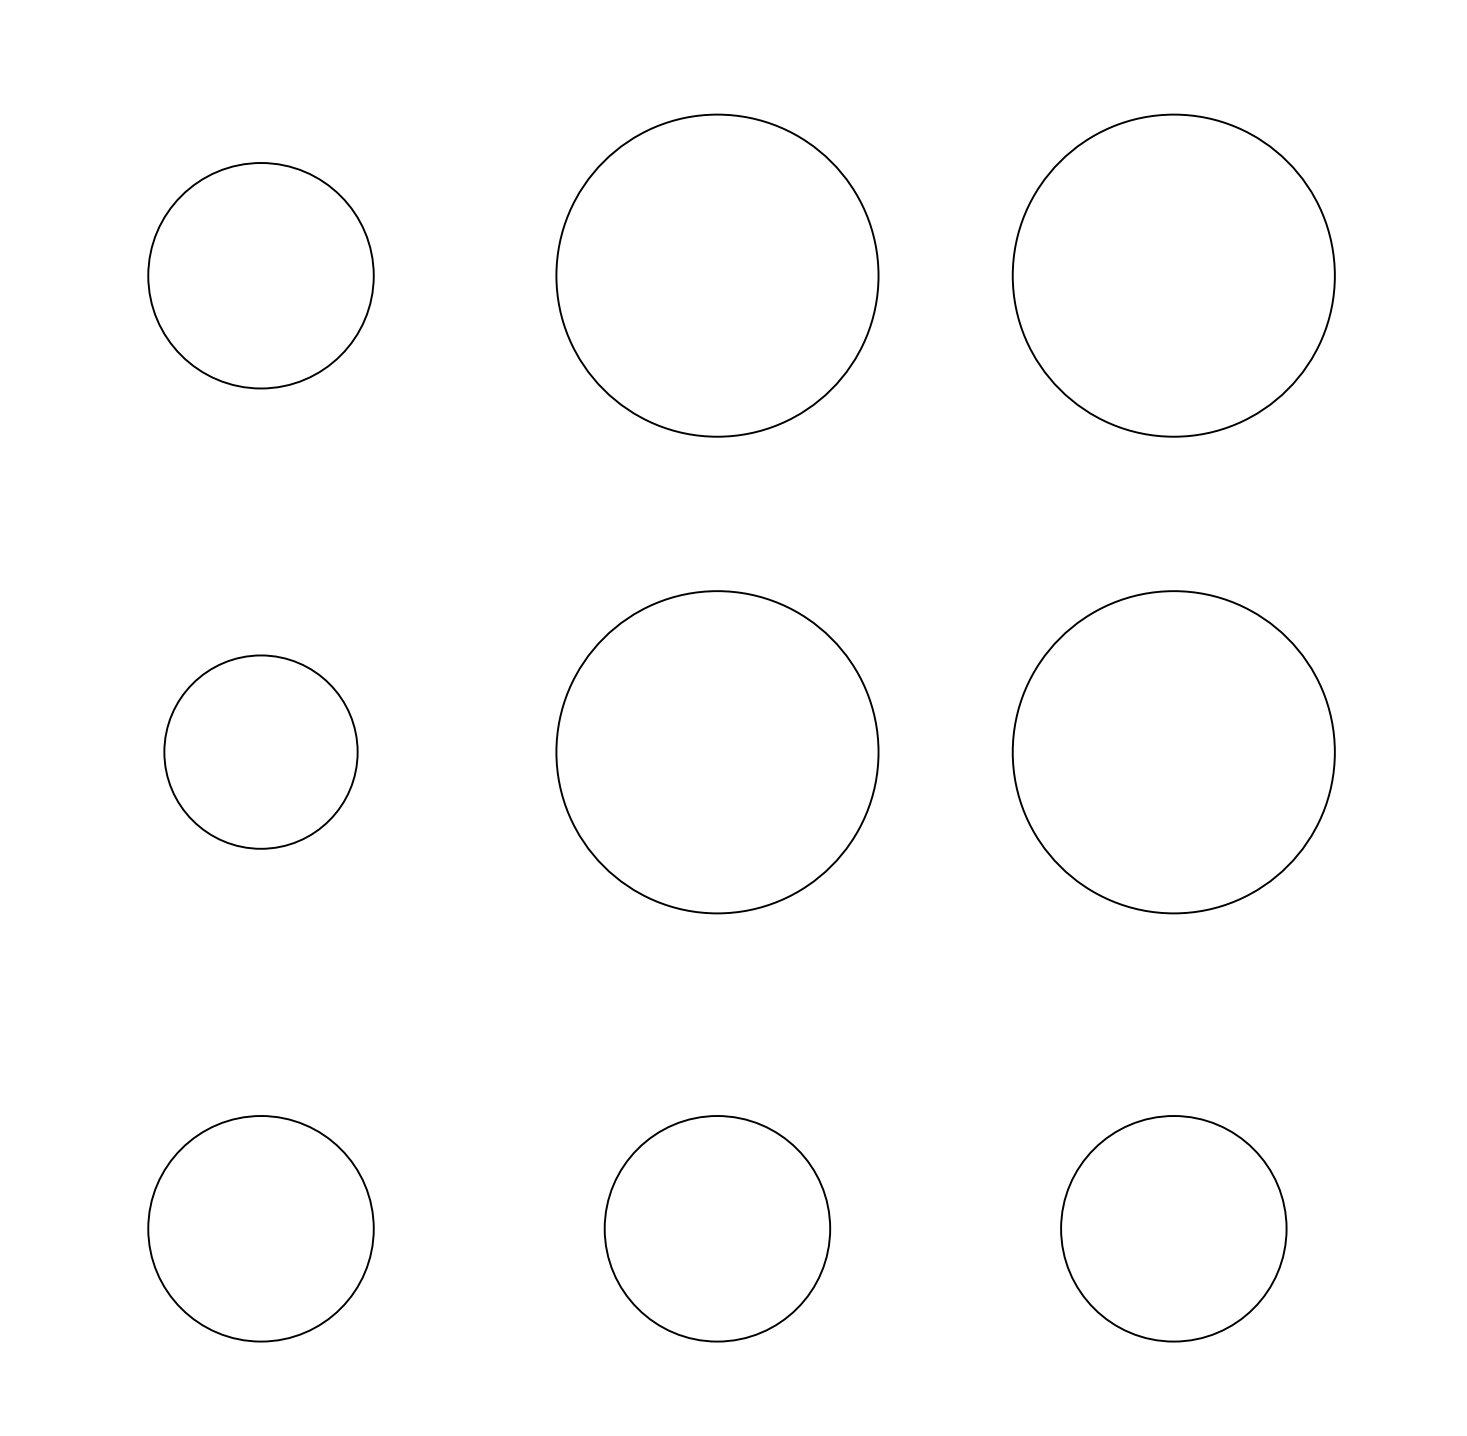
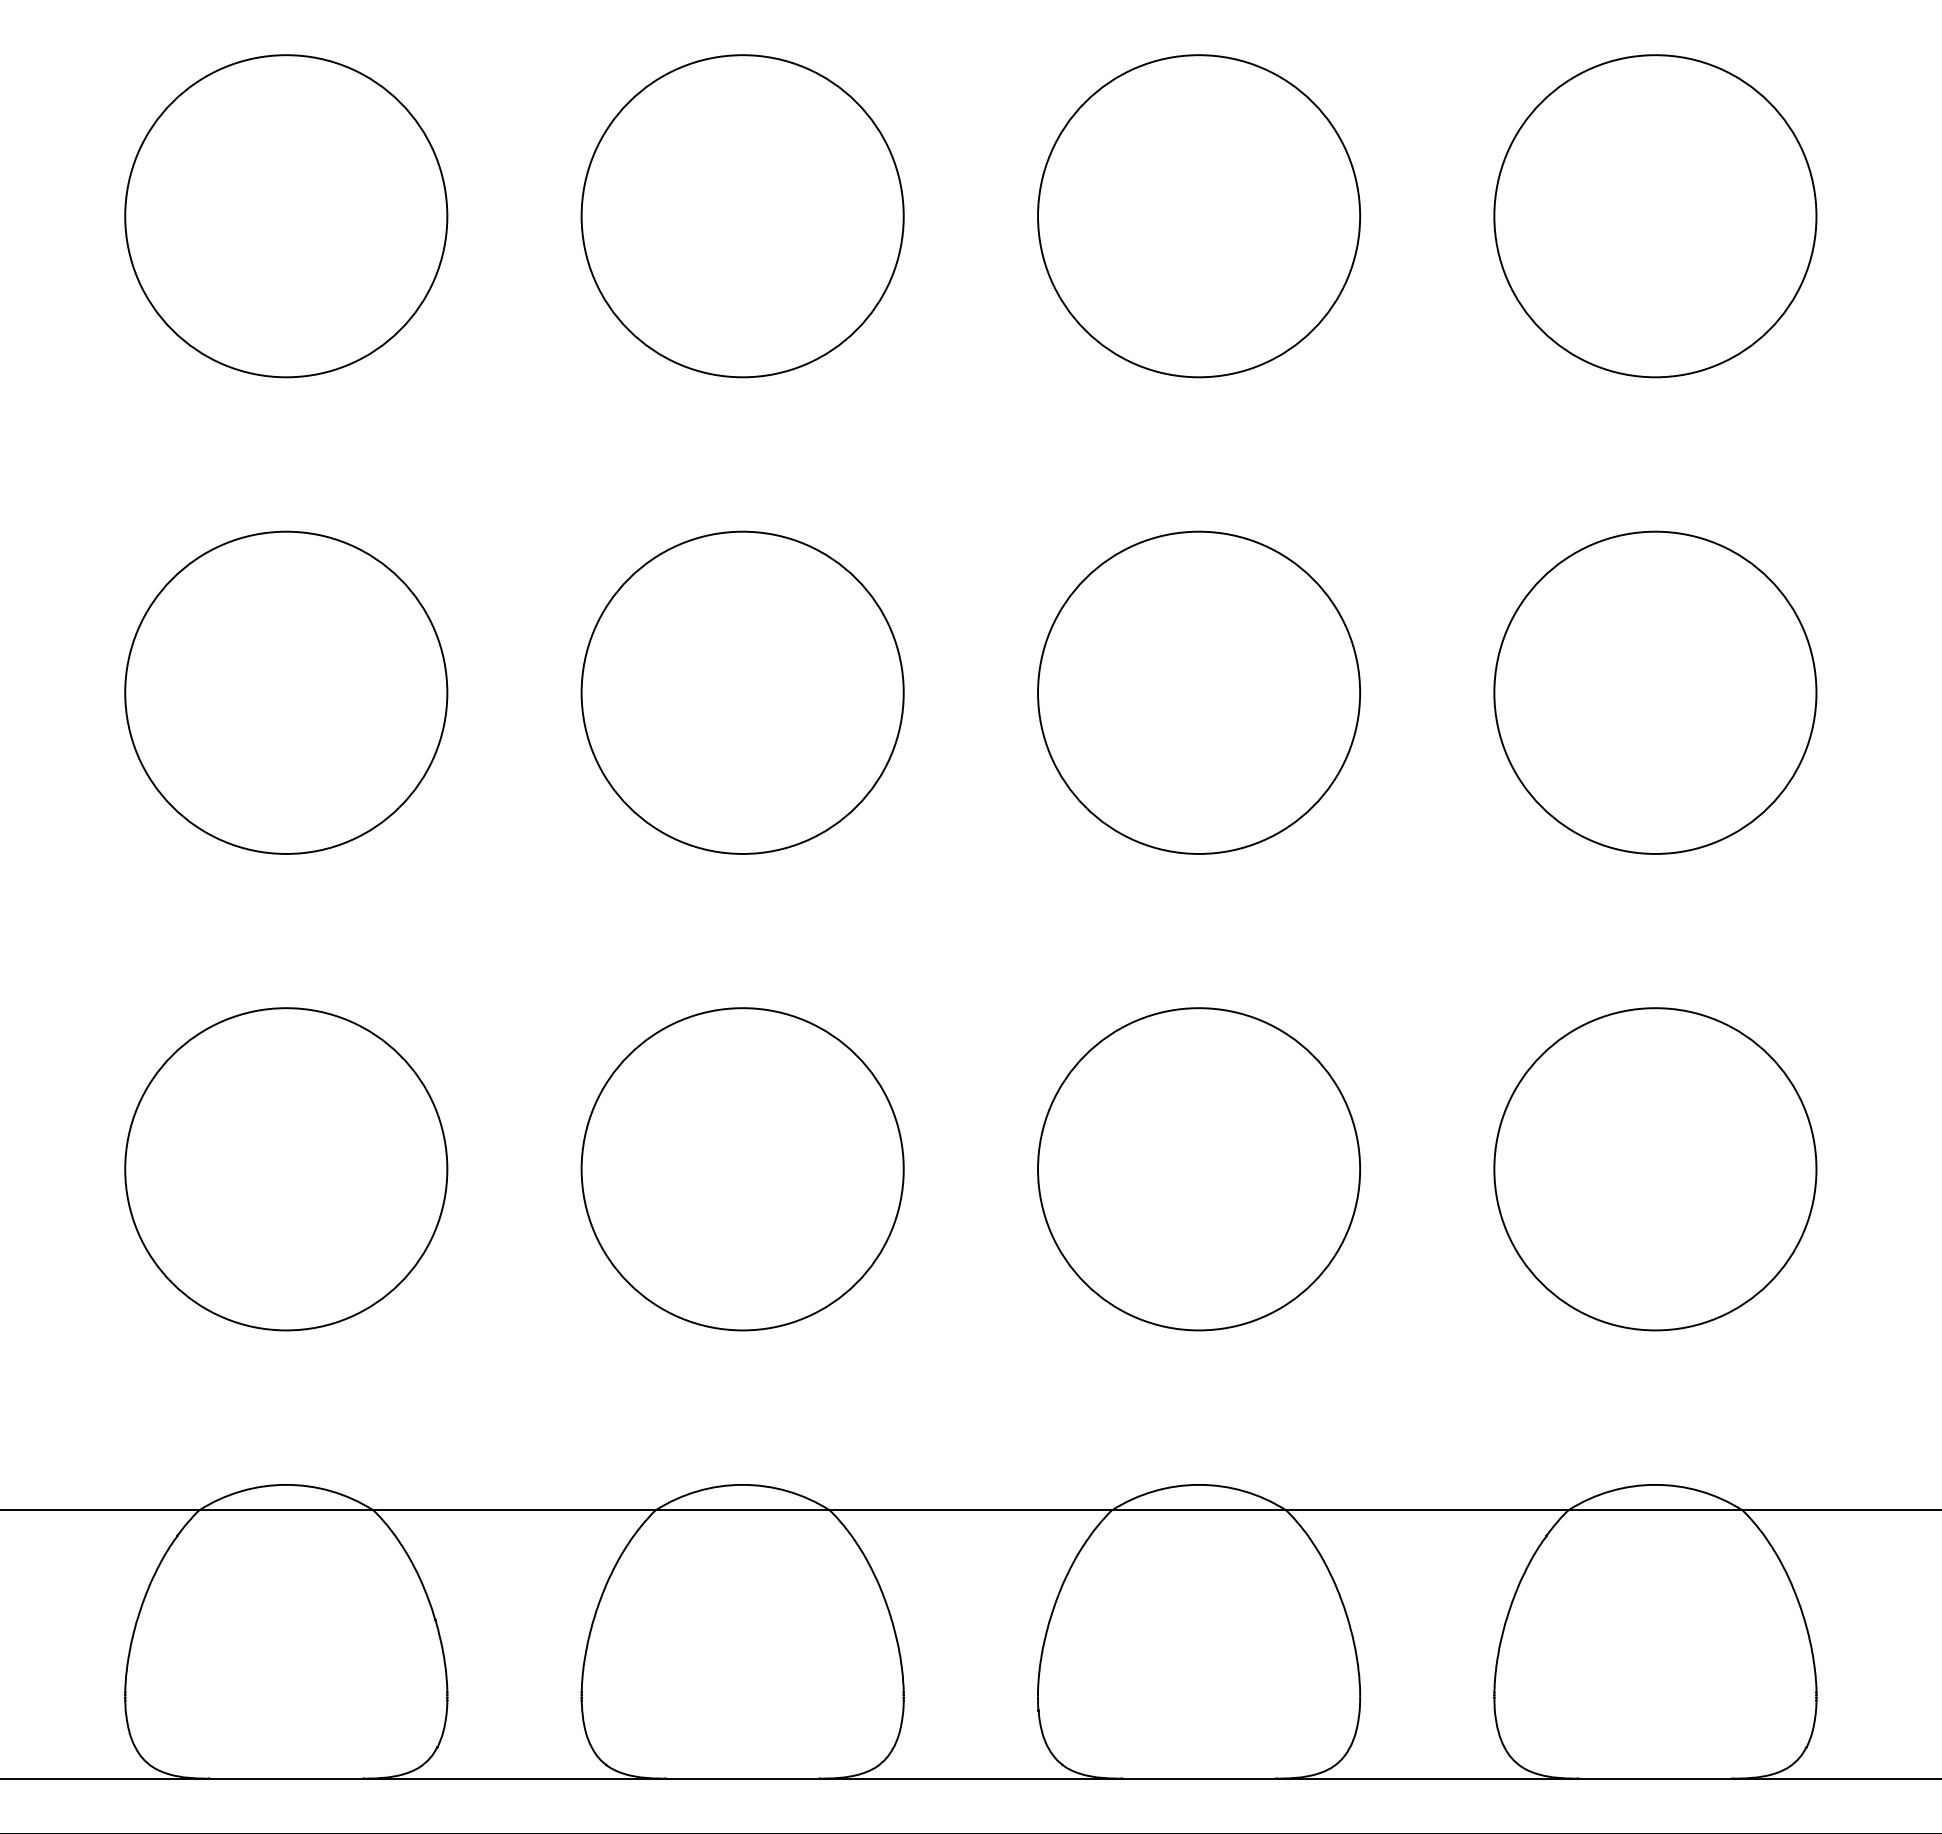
part: (260, 275) -> (742, 216), size x1.43
part: (260, 751) -> (742, 692), size x1.67
part: (260, 1228) -> (742, 1169), size x1.43
part: (716, 1228) -> (1198, 1169), size x1.43
part: (1173, 1228) -> (1655, 1169), size x1.43

